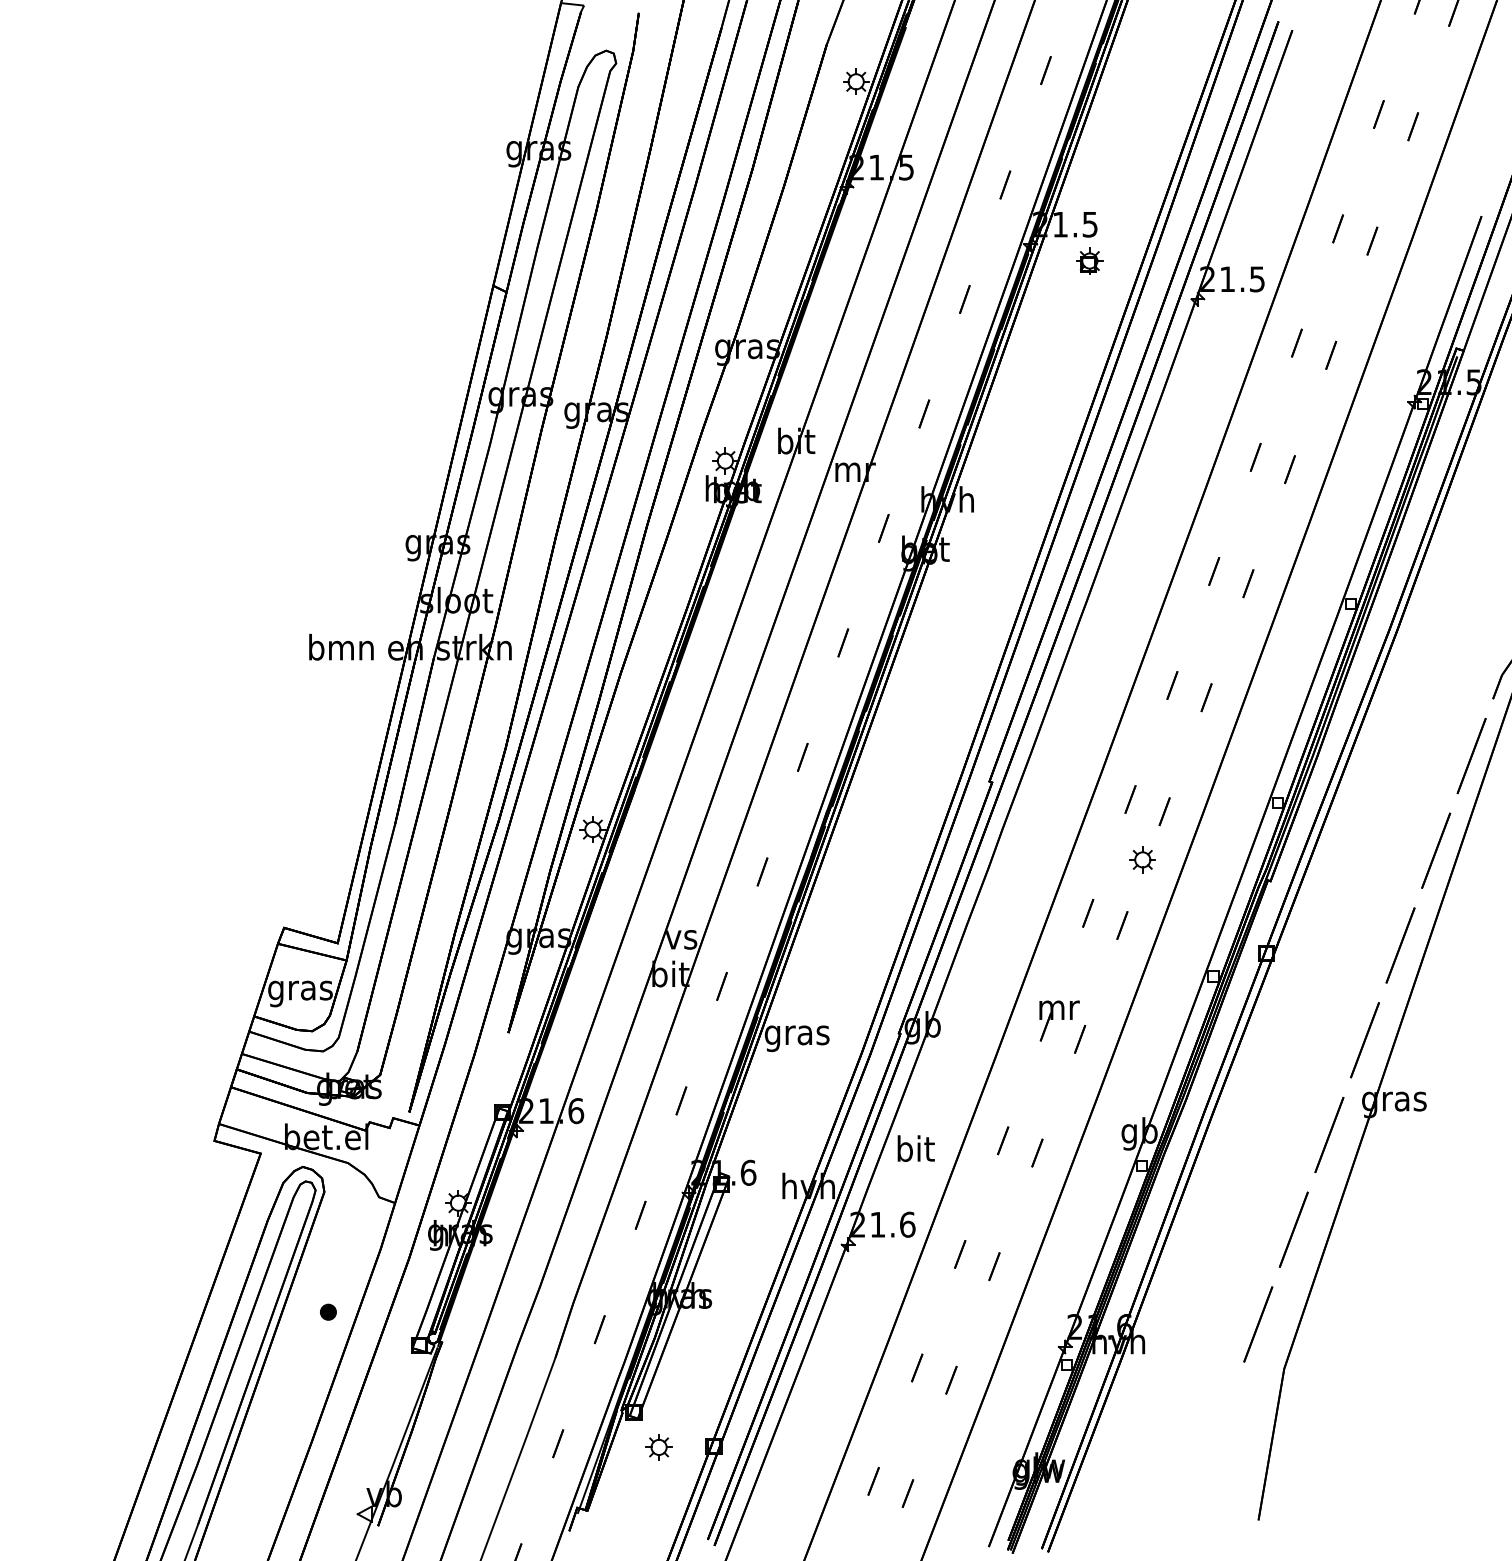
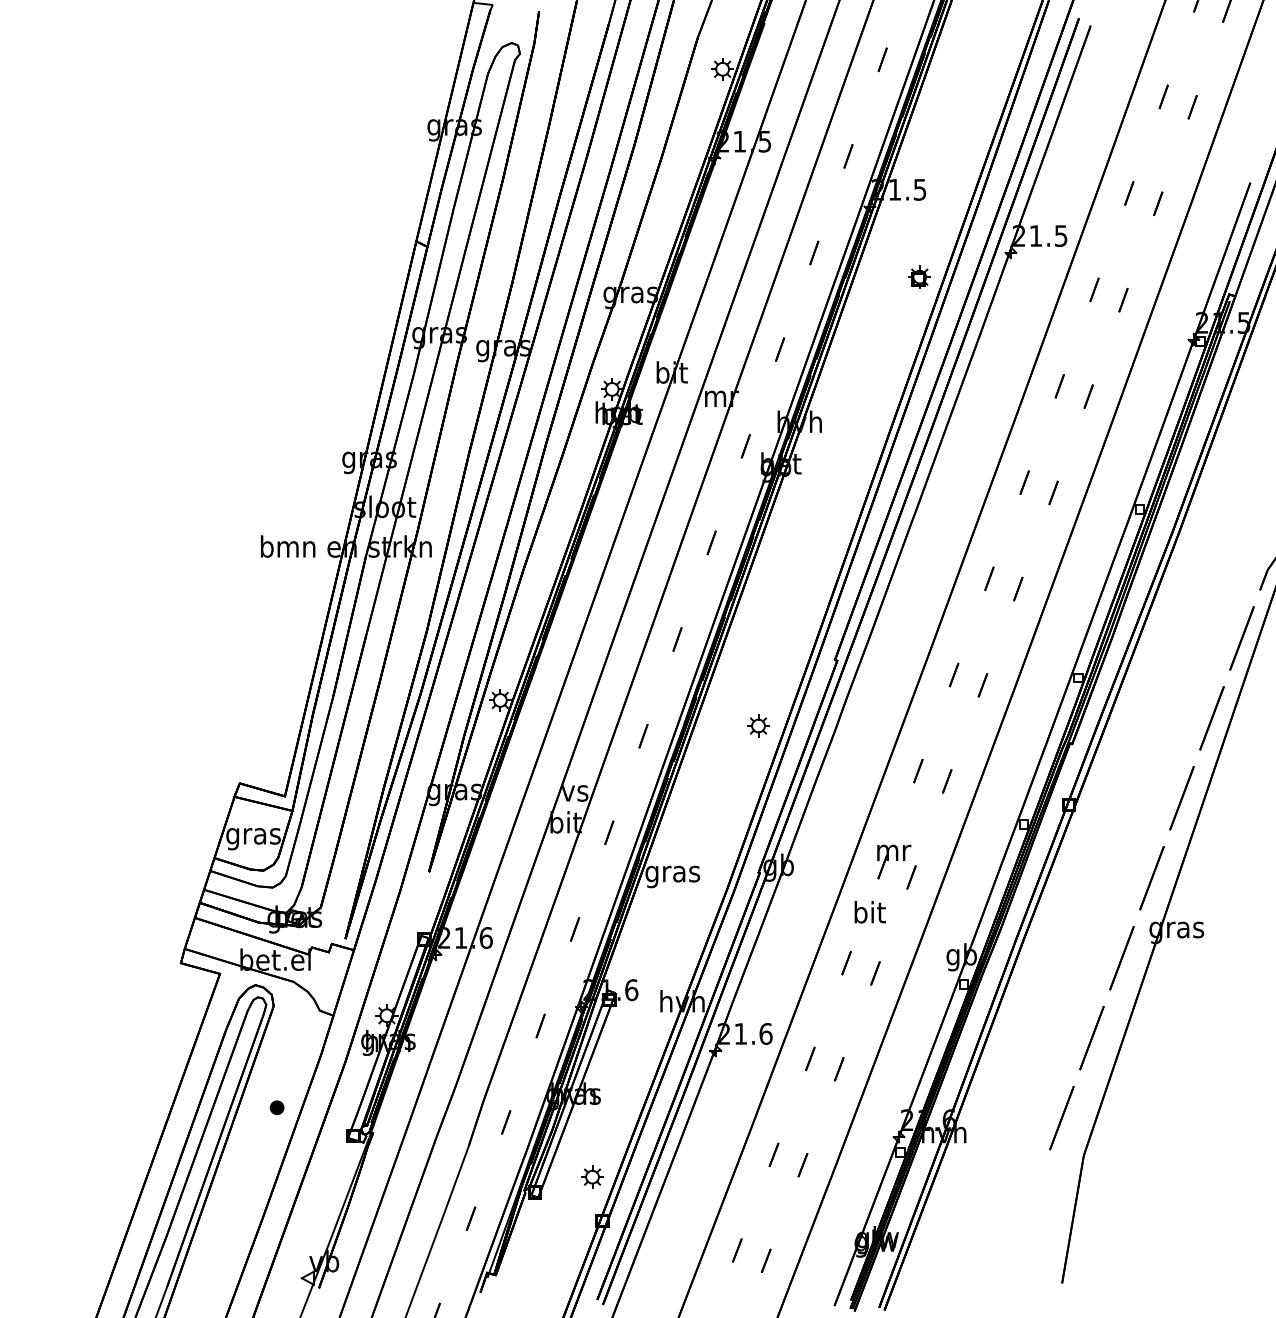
part: (1089, 260) -> (919, 276), moved
part: (1142, 859) -> (758, 725), moved
text: (915, 1148) -> (869, 912), moved
part: (658, 1447) -> (592, 1177), moved

